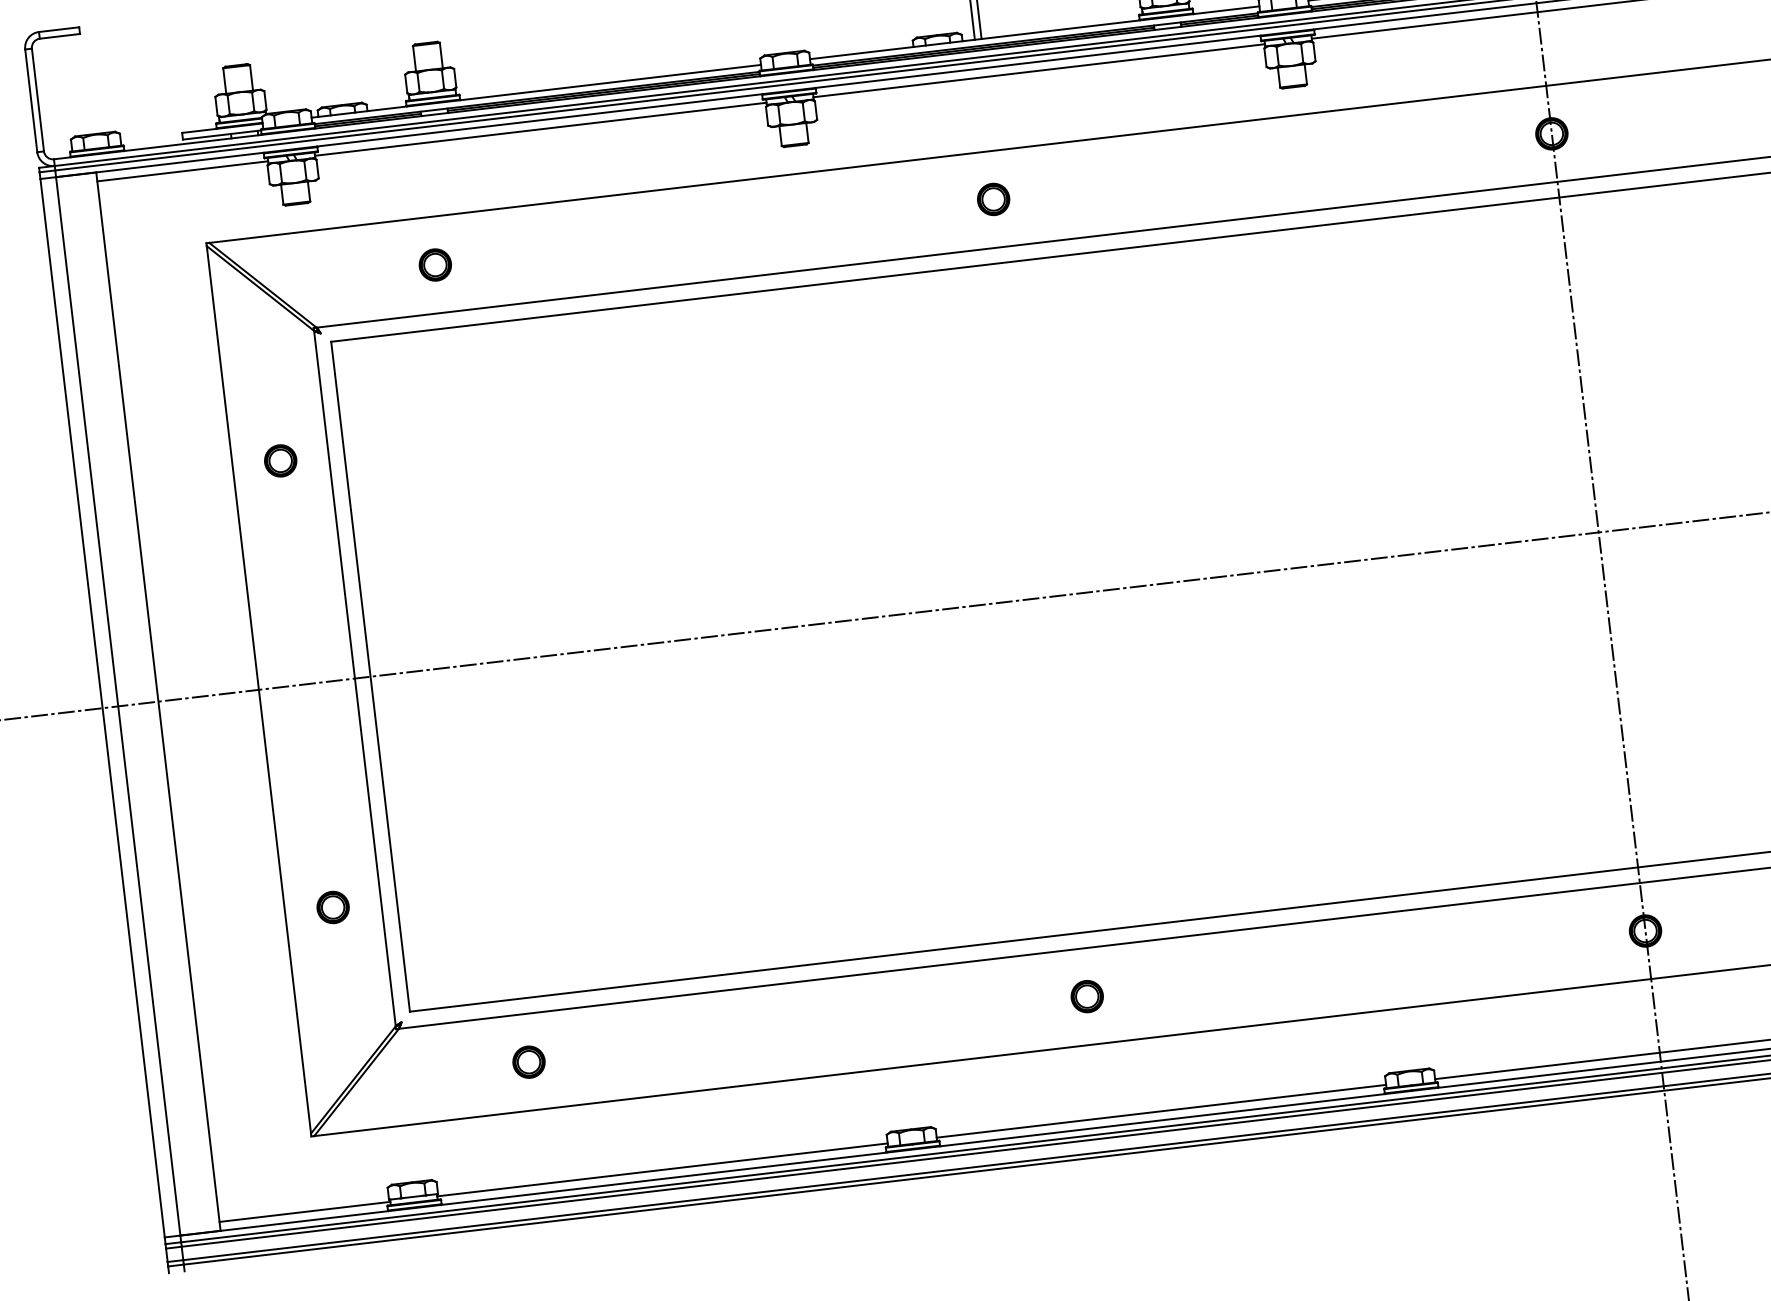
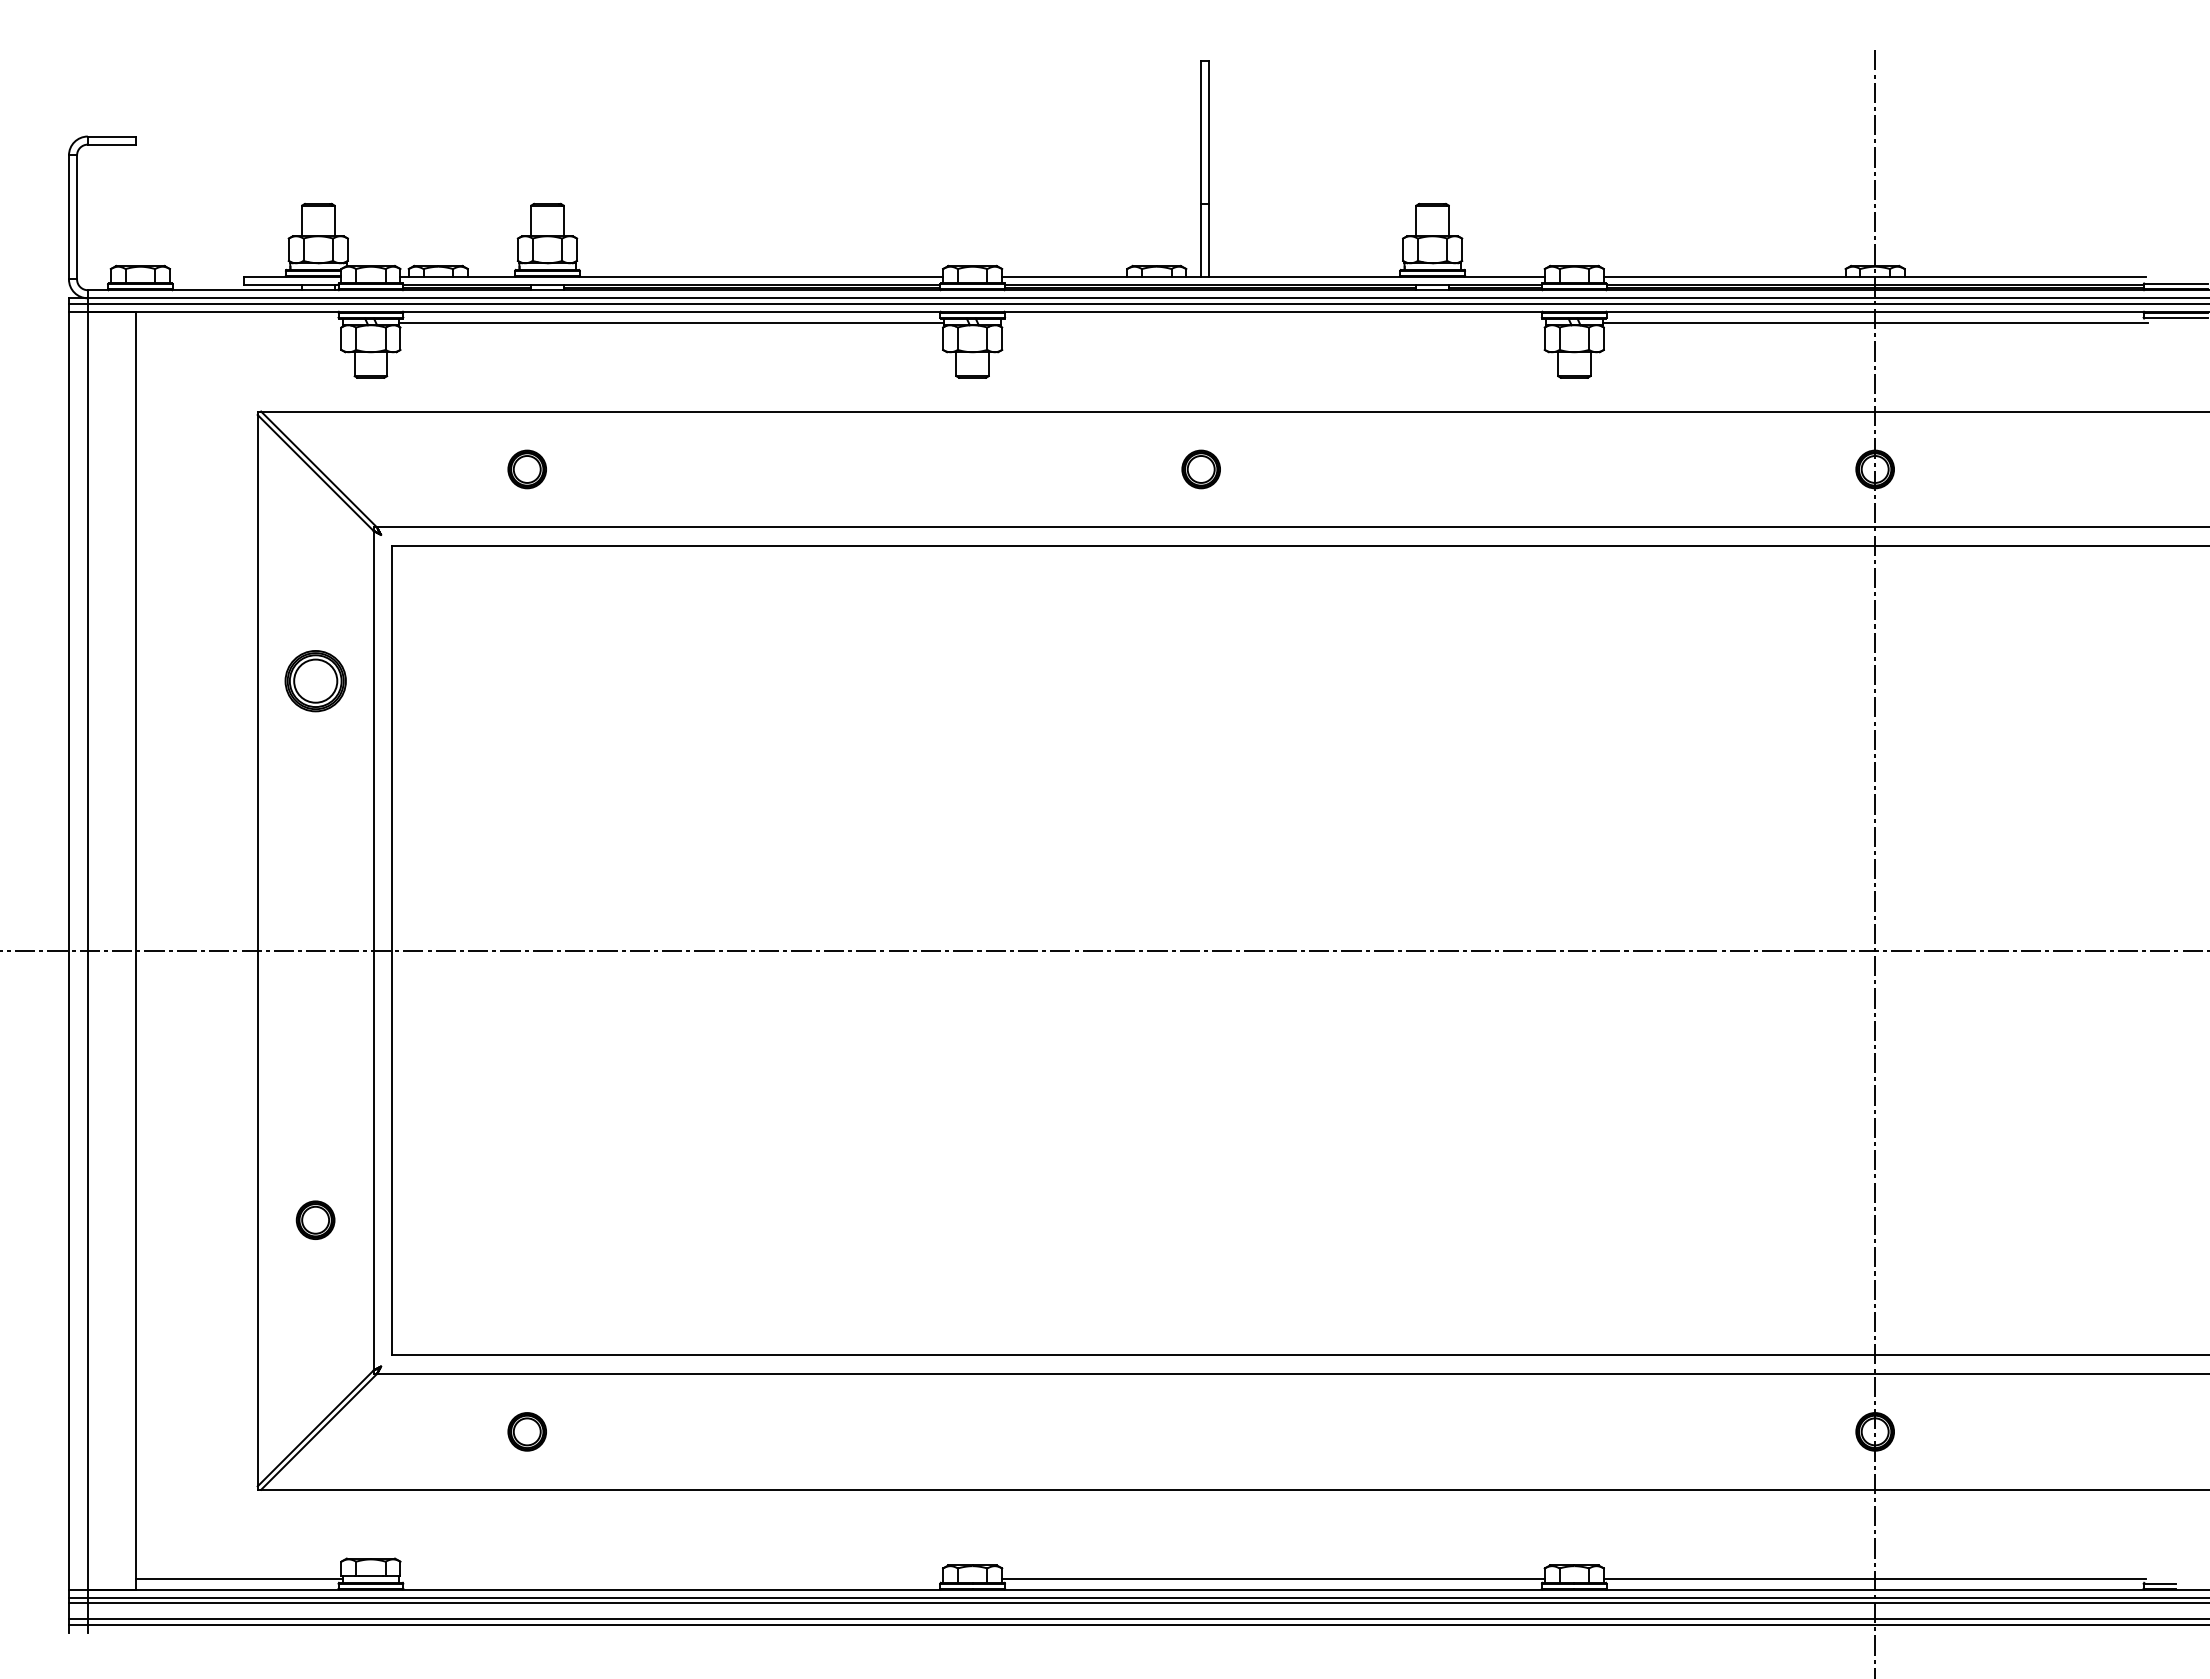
line: (1039, 70) -> (1273, 322), removed
line: (182, 171) -> (239, 322), removed
part: (280, 460) -> (315, 680), size x1.6
part: (1086, 996) -> (1200, 1431), removed
line: (662, 1169) -> (671, 1578), removed

